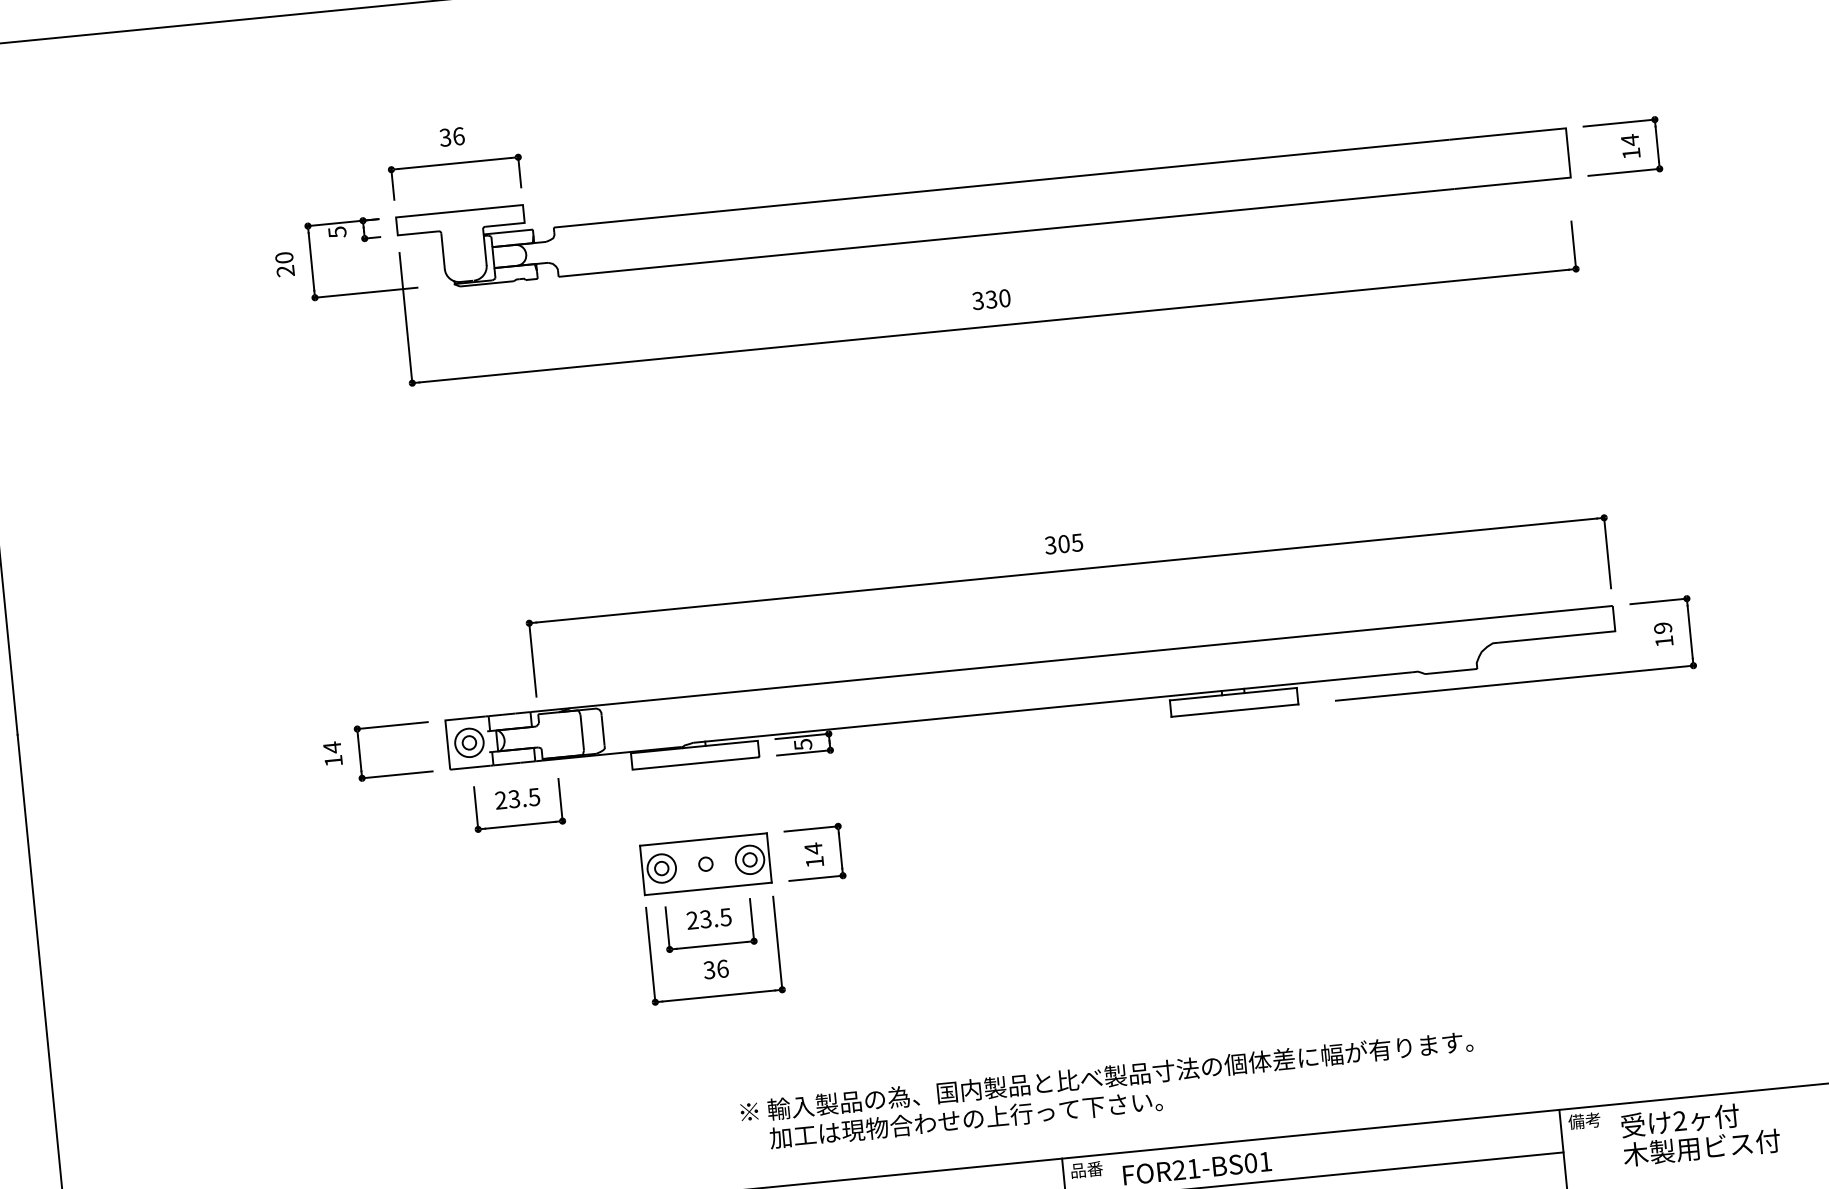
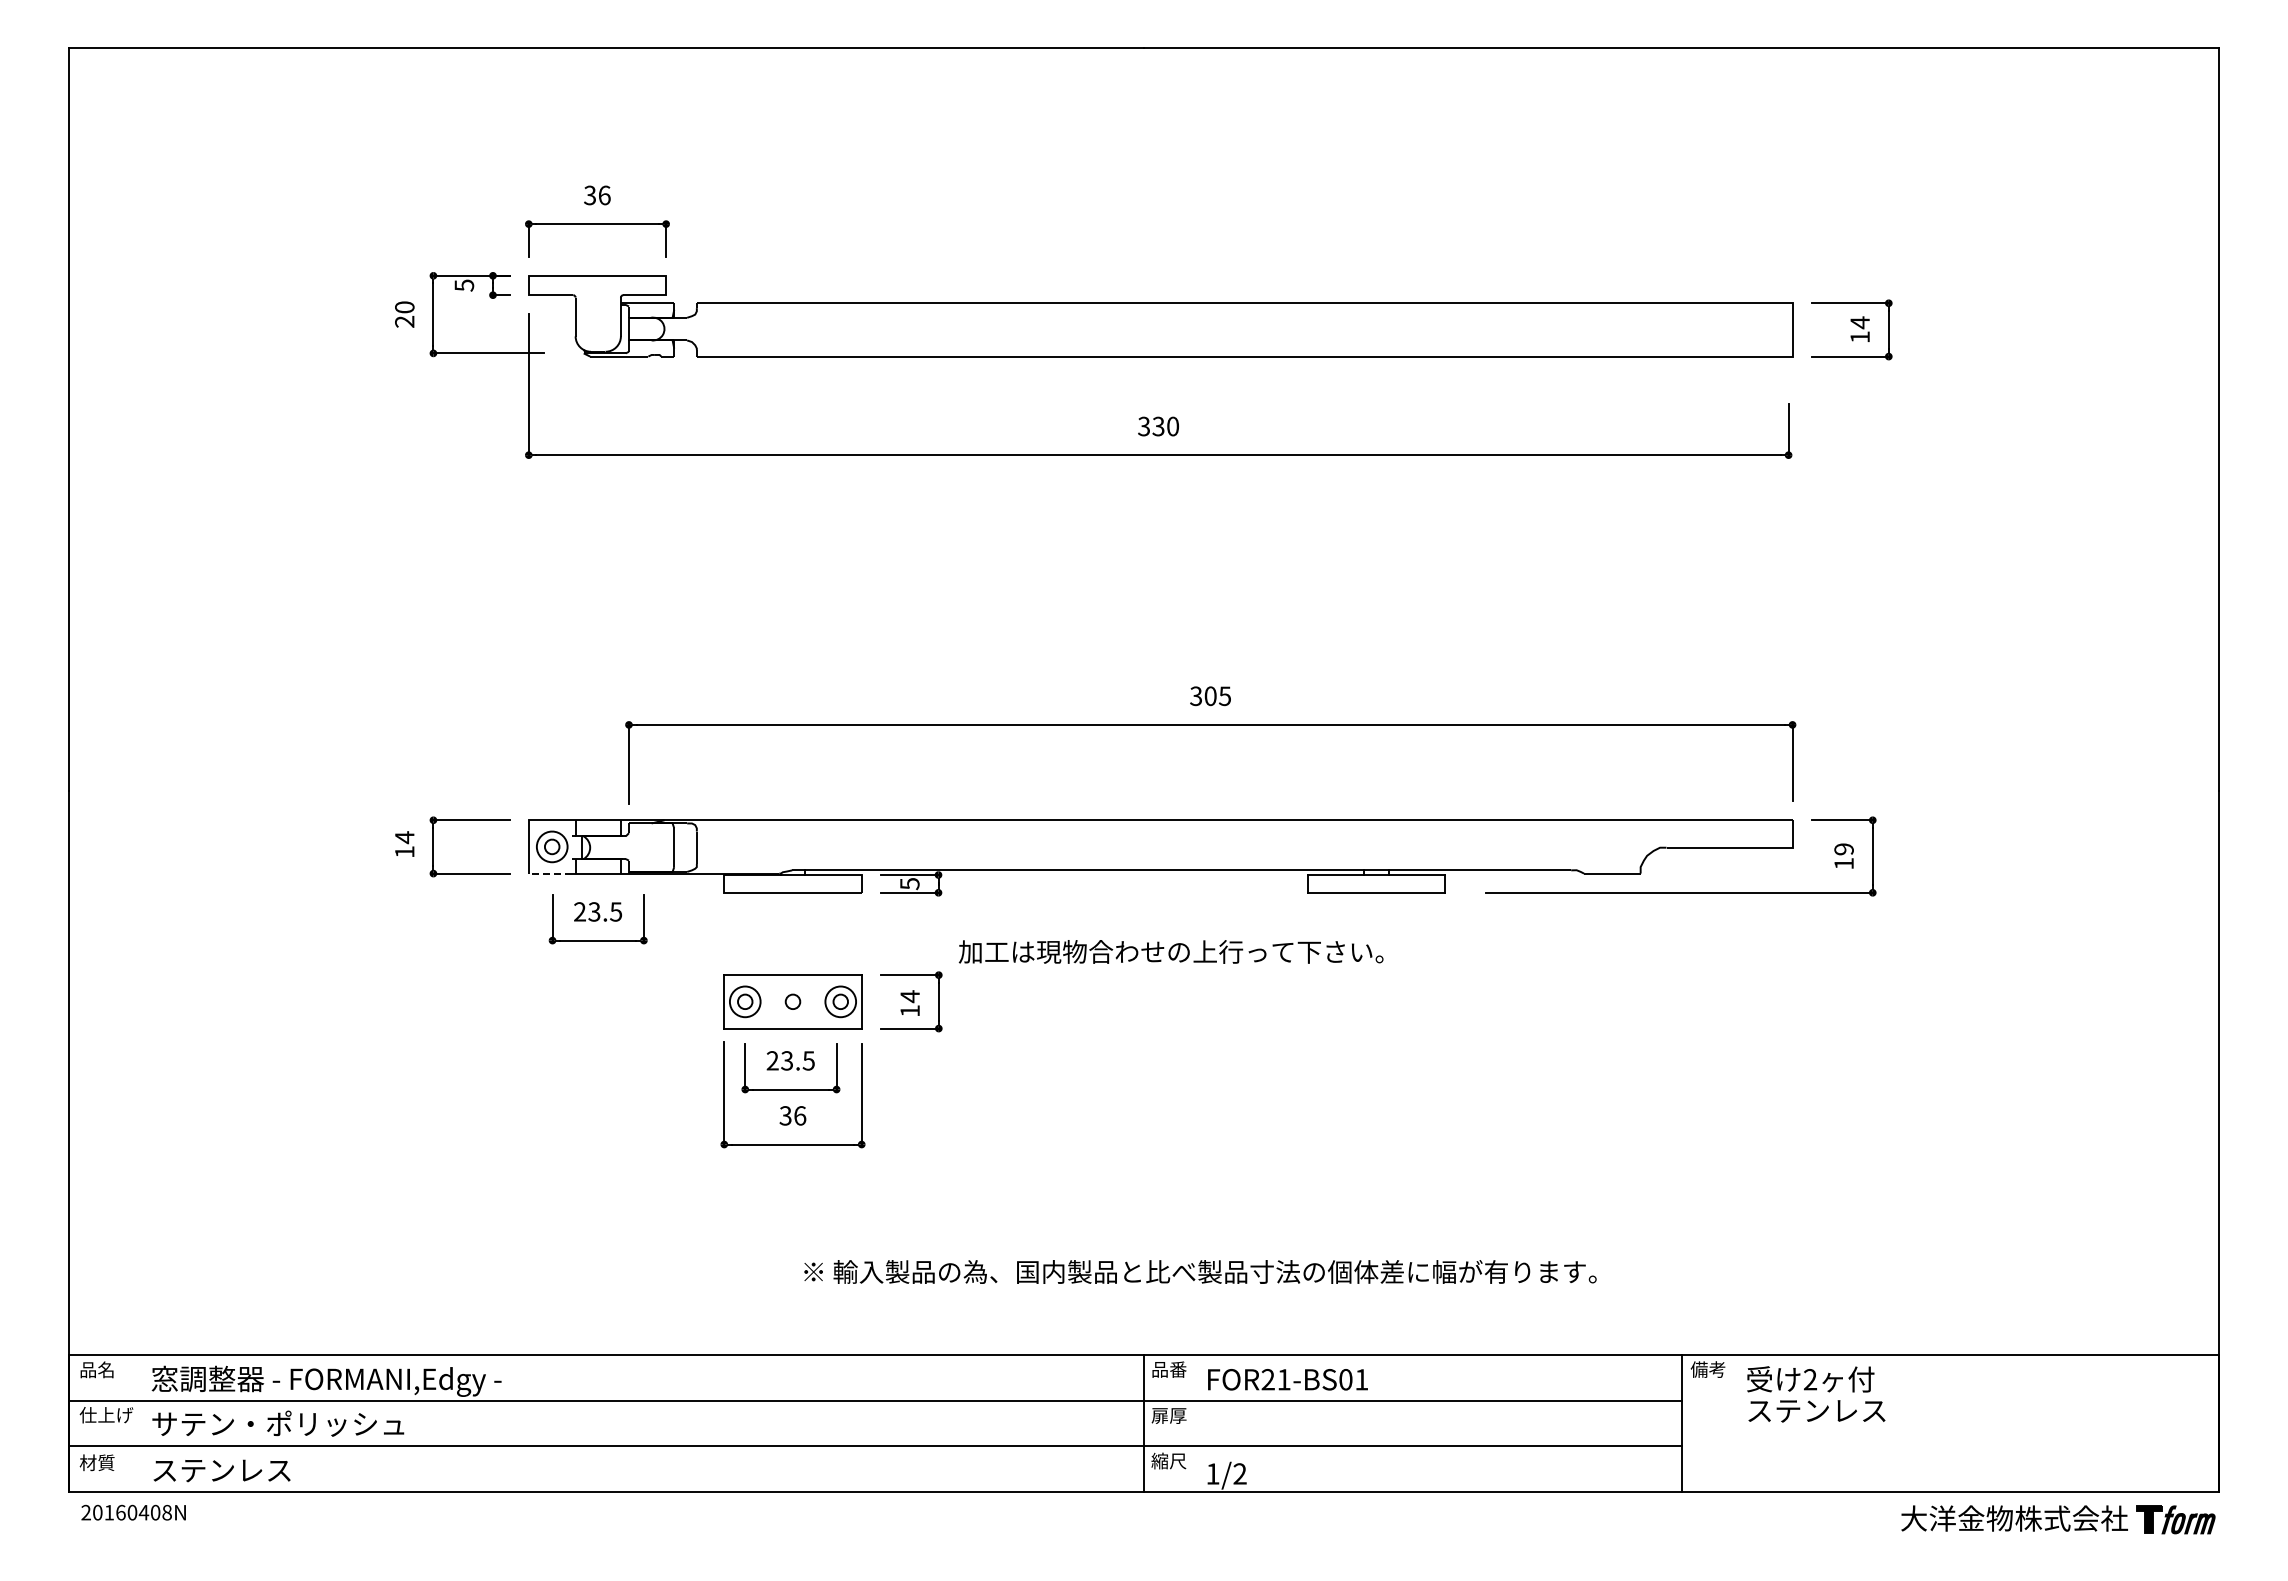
line: (470, 767) -> (550, 873), solid -> dashed
text: (965, 1119) -> (1170, 951), moved
text: (1701, 1147) -> (1830, 1410), 木製用ビス付 -> ステンレス

